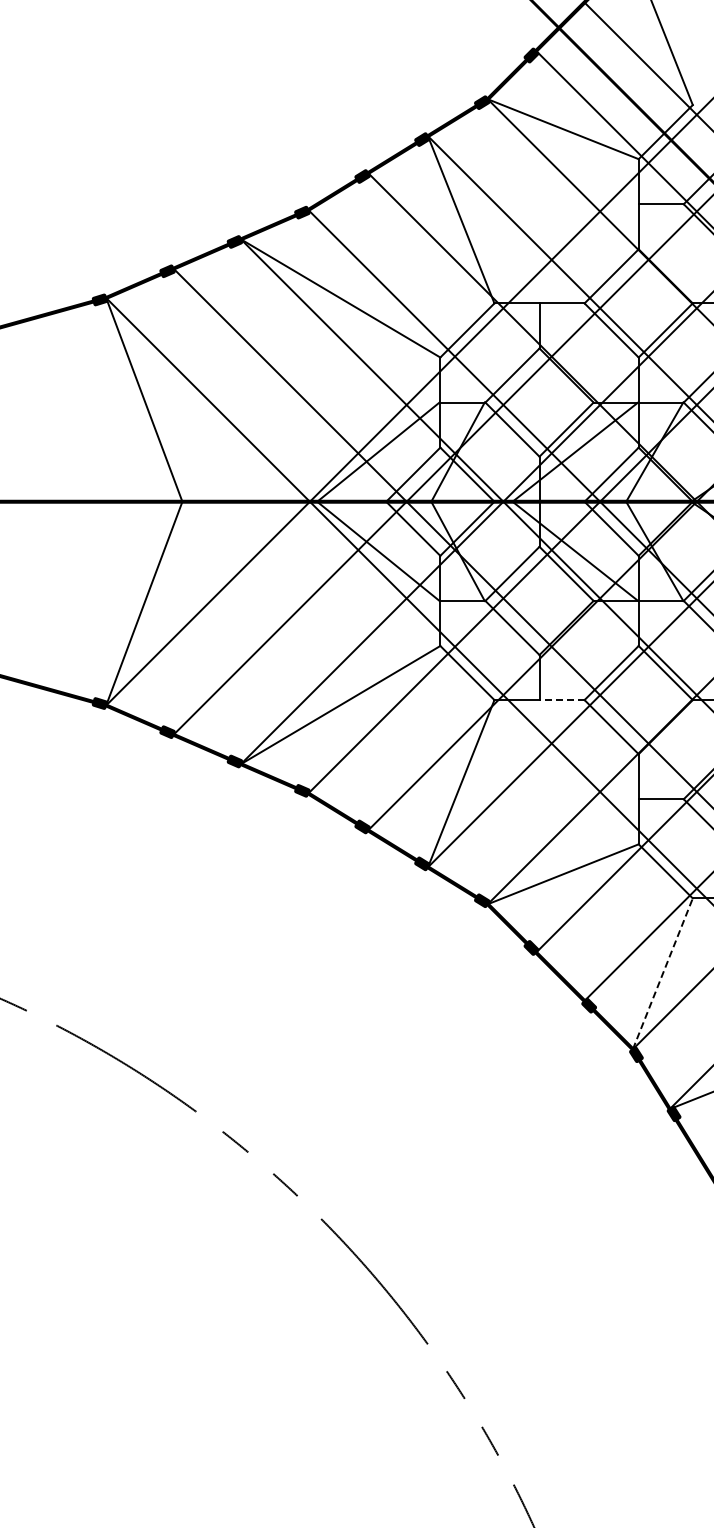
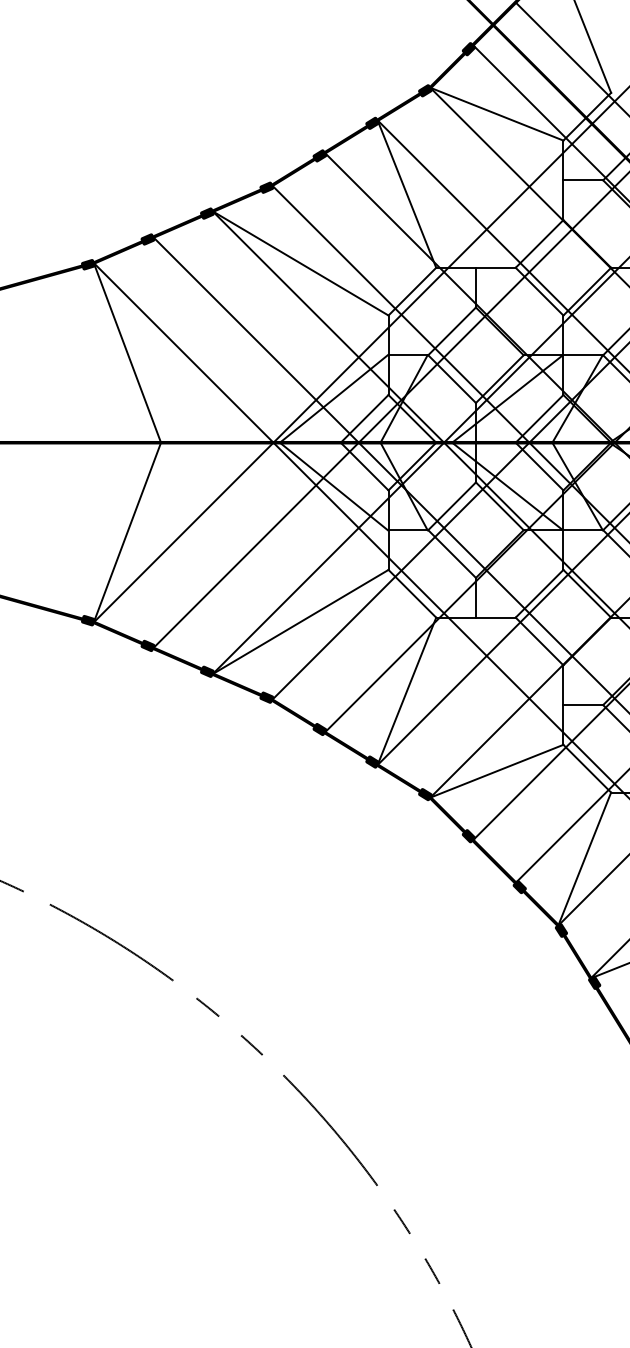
line: (562, 700) -> (496, 617), dashed -> solid
line: (663, 973) -> (585, 858), dashed -> solid

